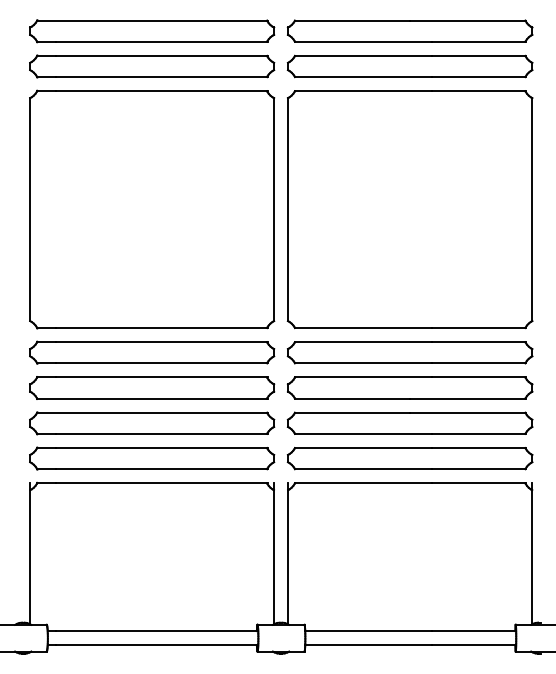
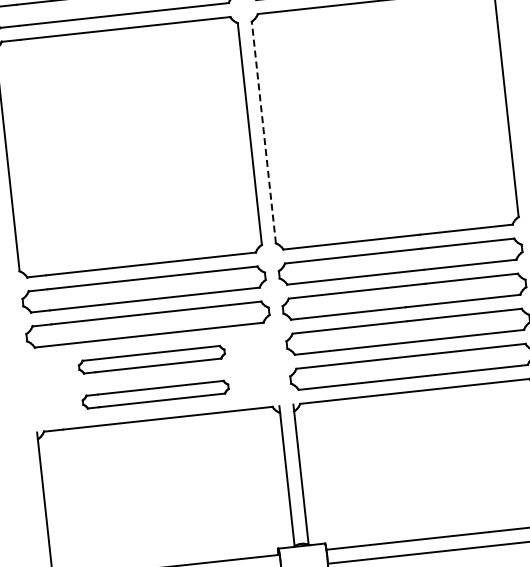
line: (288, 209) -> (264, 132), solid -> dashed
part: (152, 423) -> (152, 359), size x0.6
part: (152, 458) -> (155, 394), size x0.6

